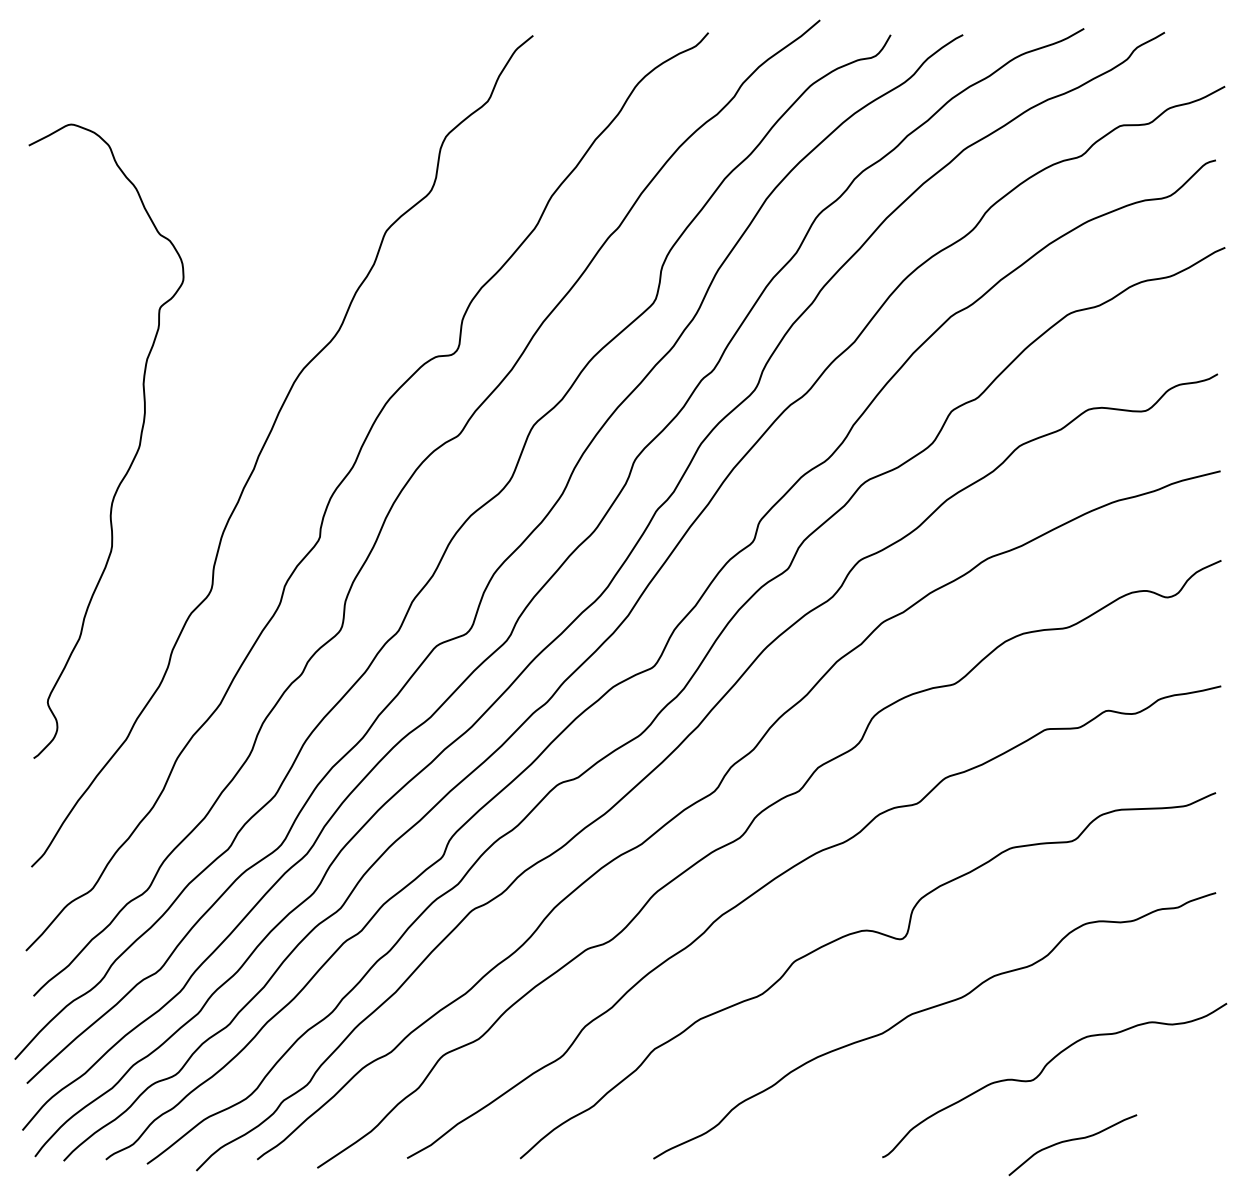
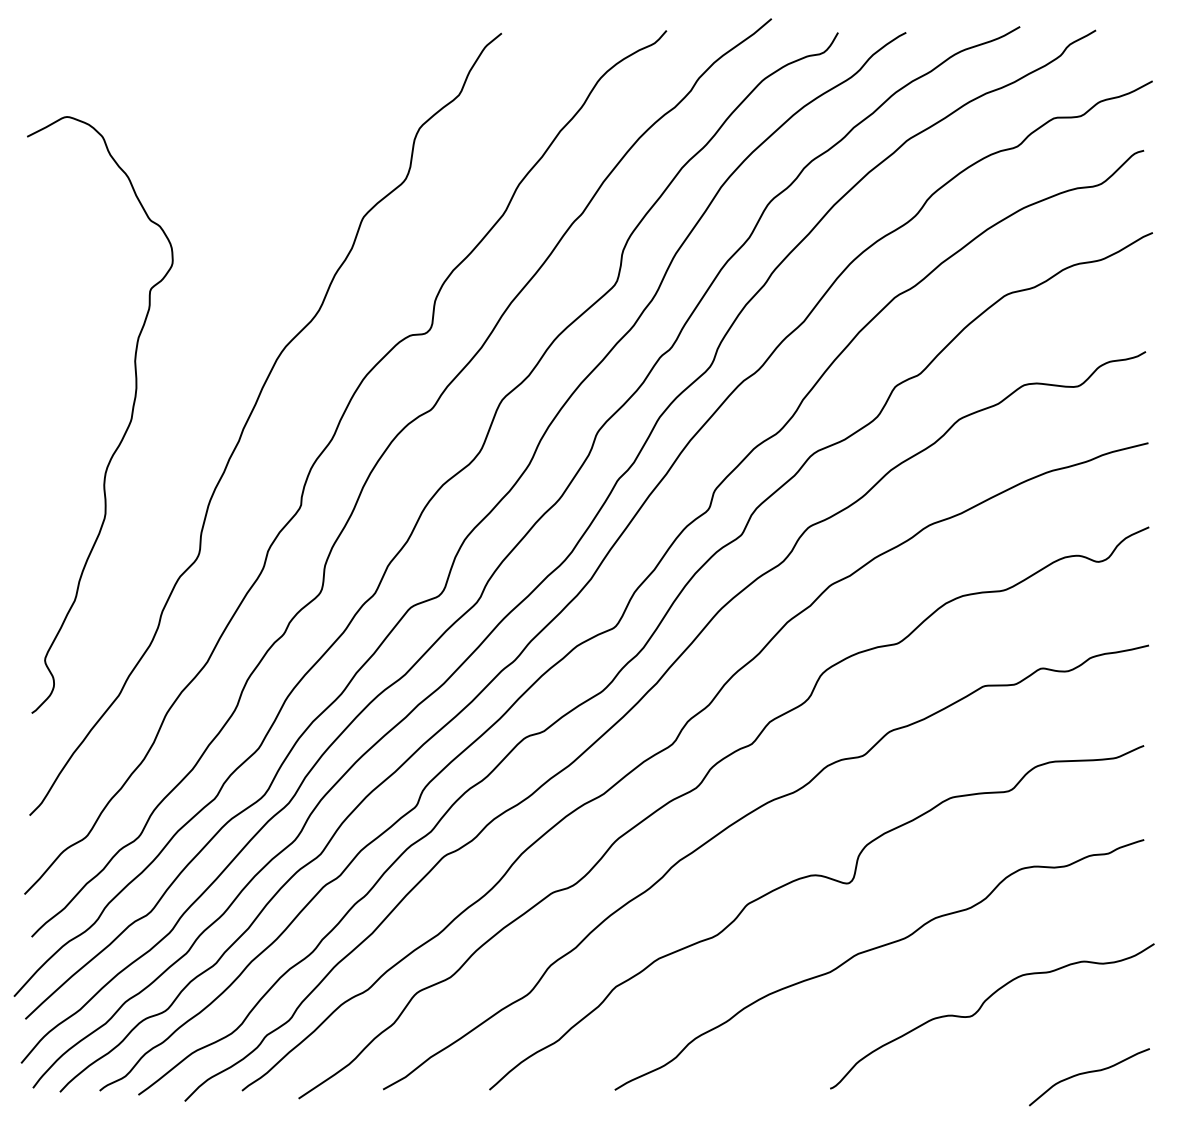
curve: (1071, 1141) -> (1088, 1073), moved

